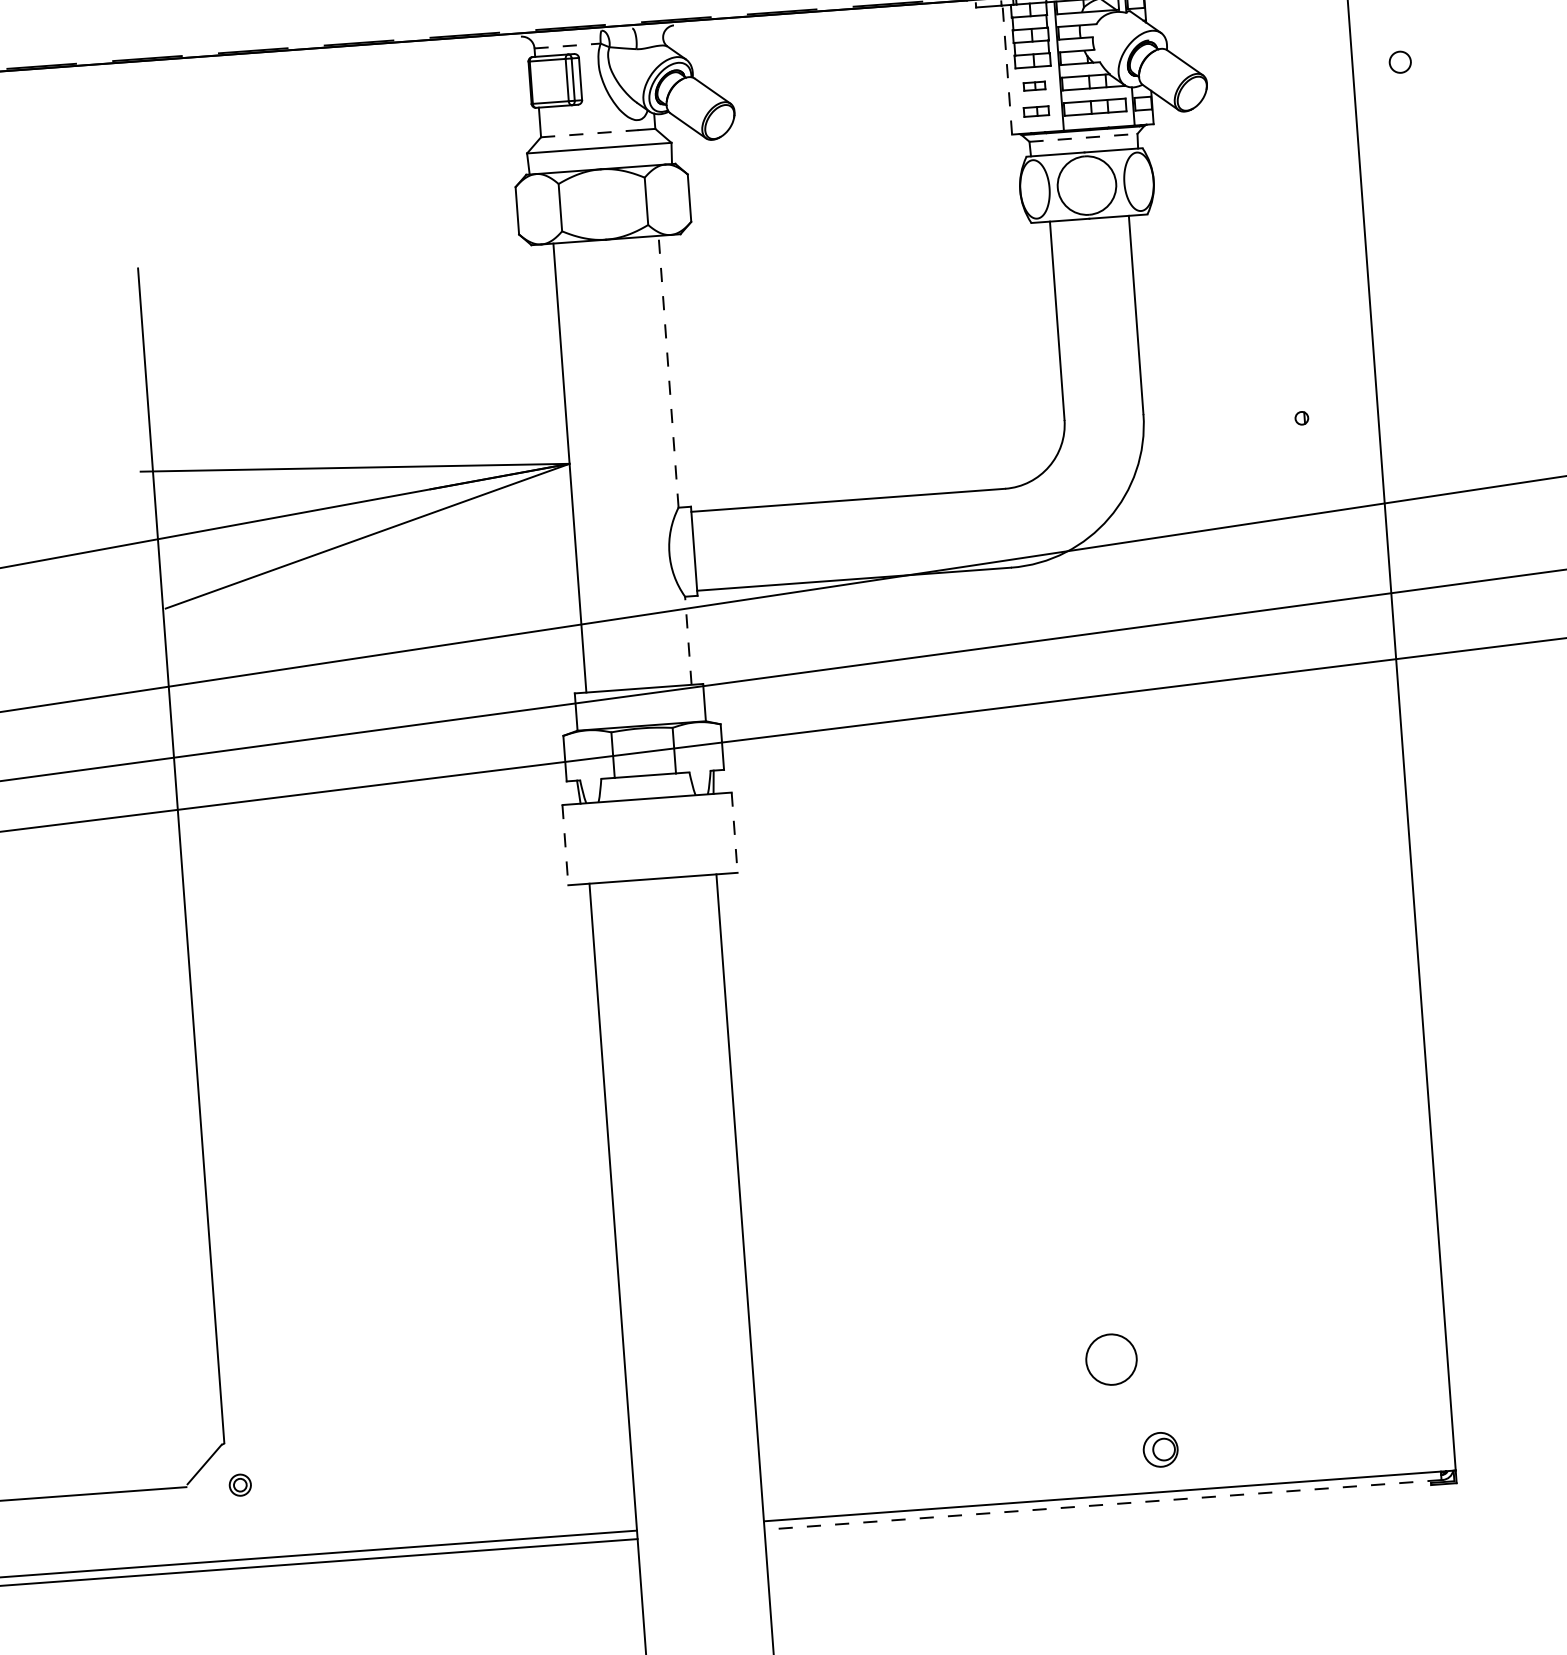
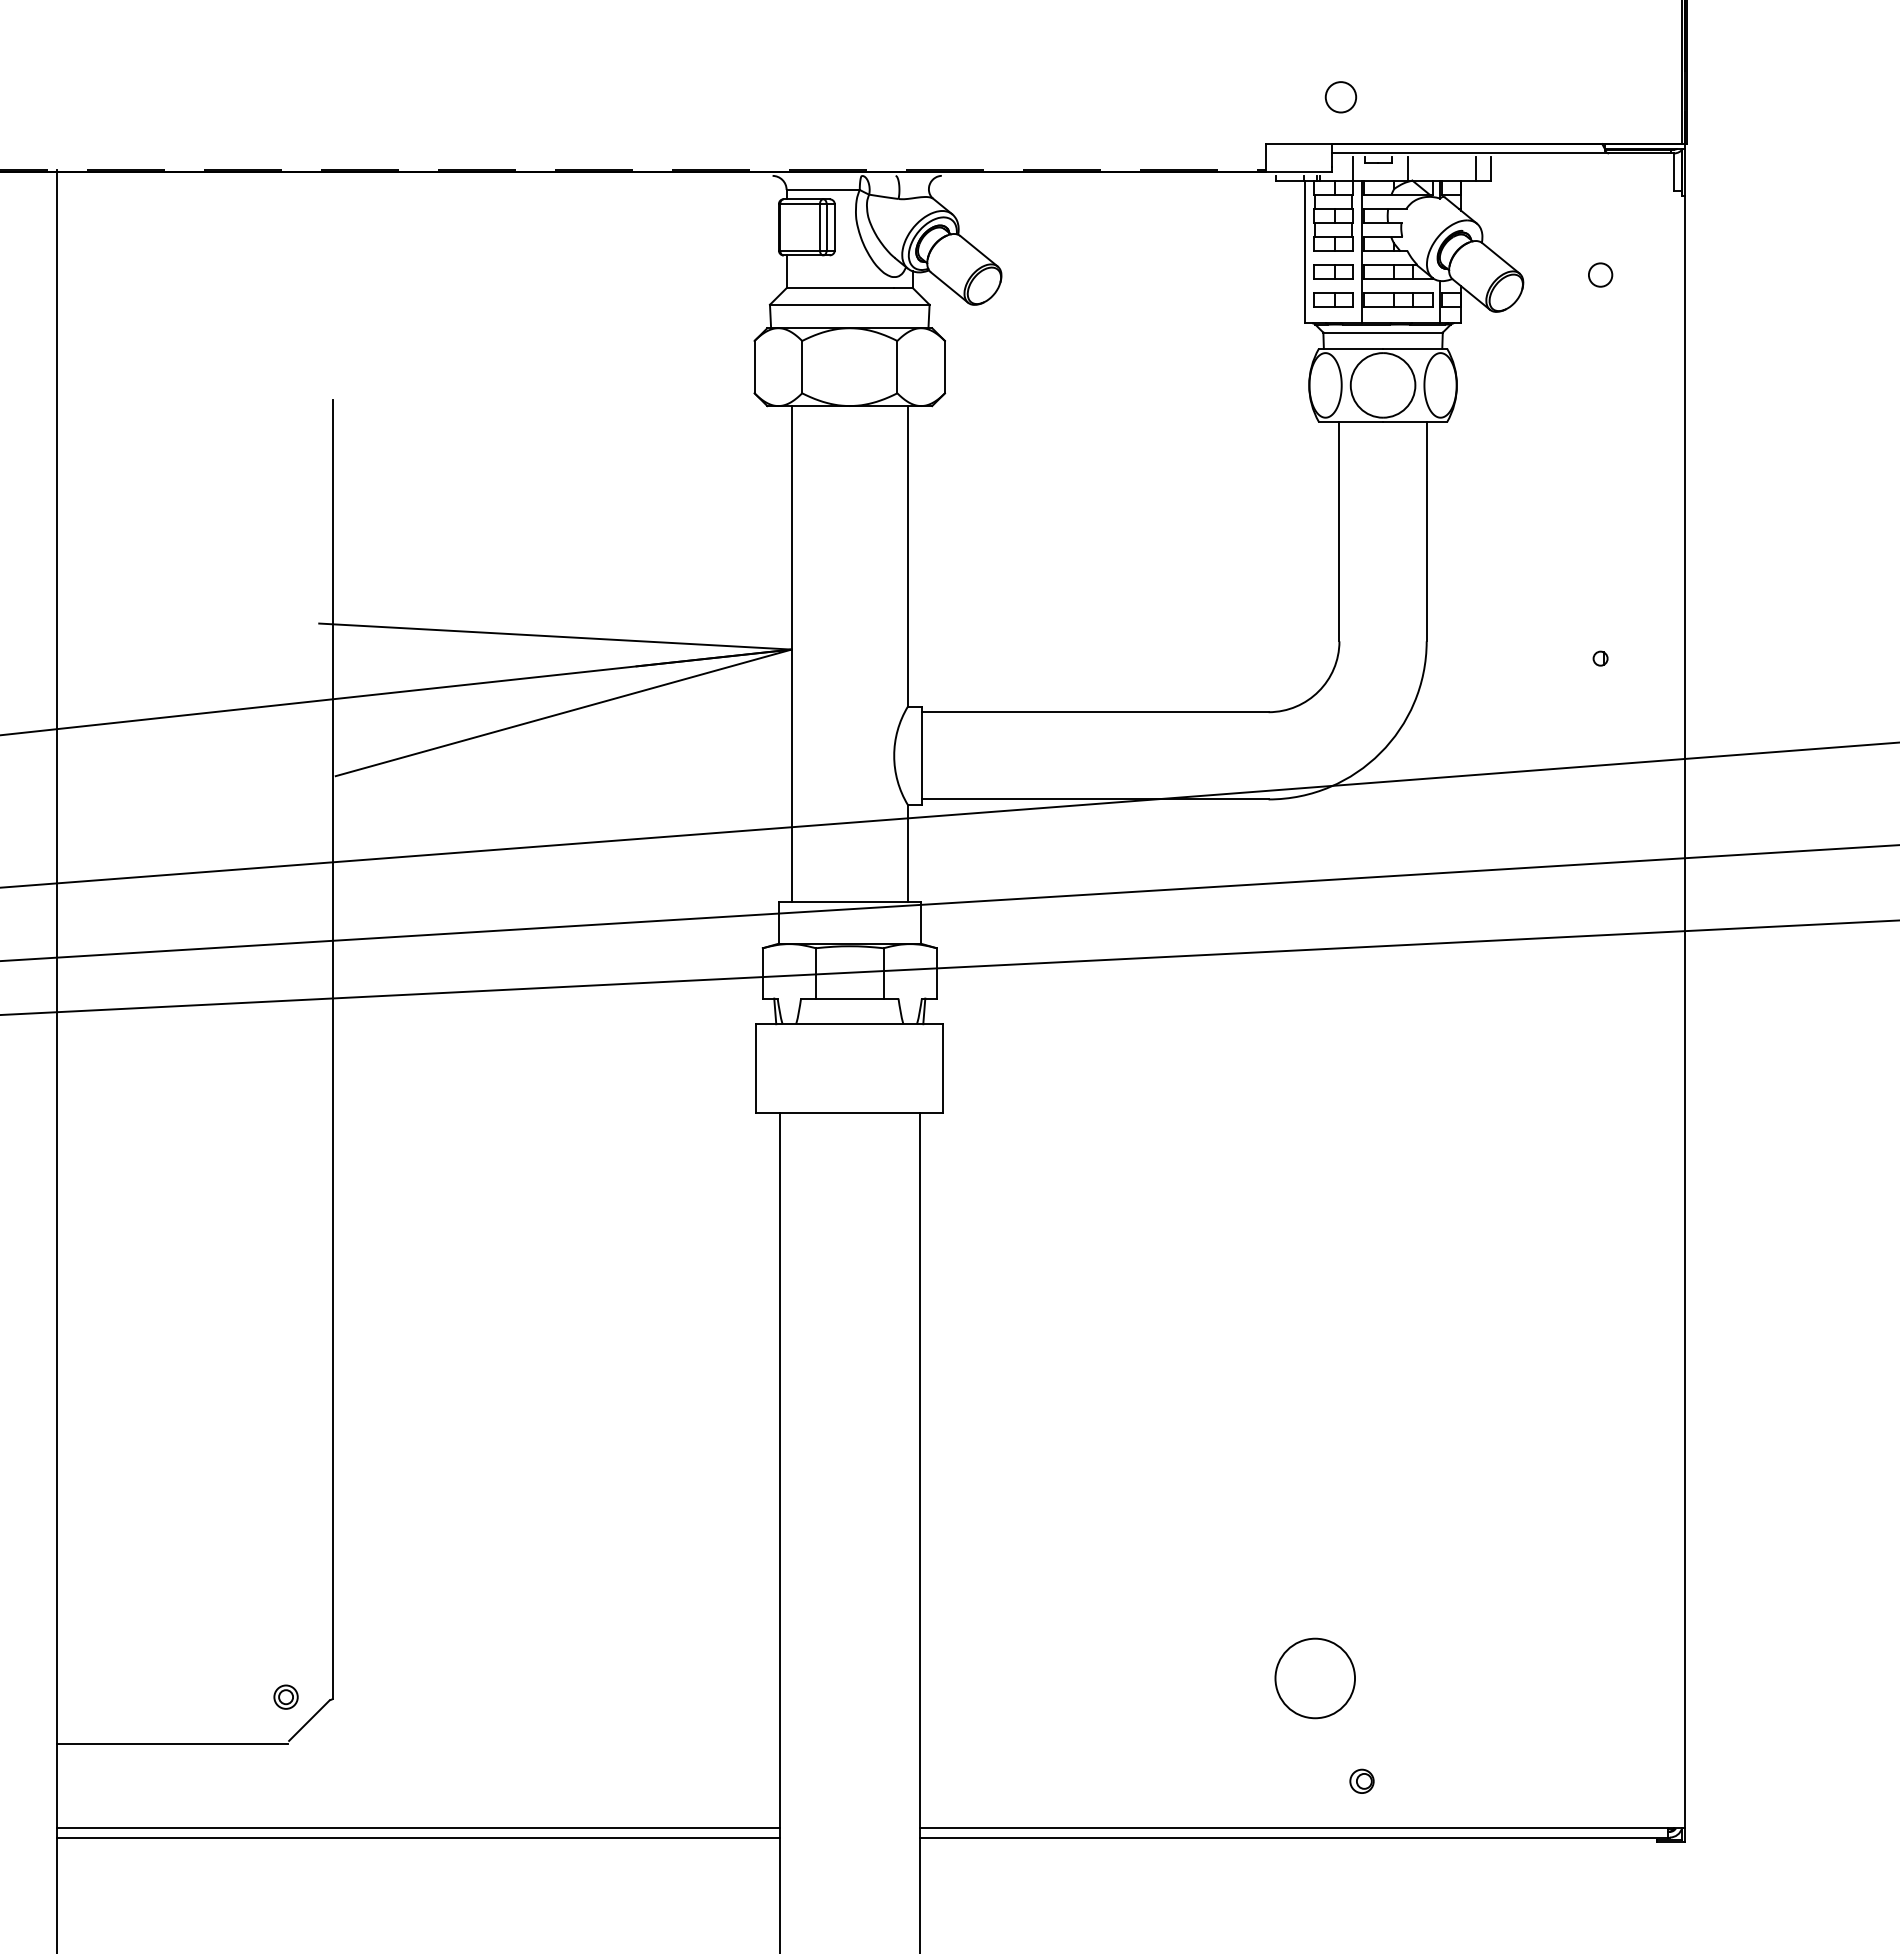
line: (567, 45) -> (823, 189), dashed -> solid
circle: (1400, 61) -> (1600, 274), moved
line: (1007, 69) -> (1304, 251), dashed -> solid
part: (1034, 85) -> (1333, 271), size x1.67
part: (1036, 111) -> (1333, 299), size x1.43
line: (589, 134) -> (840, 288), dashed -> solid
line: (1083, 137) -> (1383, 332), dashed -> solid
line: (668, 371) -> (907, 555), dashed -> solid
line: (687, 640) -> (907, 853), dashed -> solid
line: (734, 833) -> (943, 1069), dashed -> solid
line: (565, 845) -> (756, 1069), dashed -> solid
circle: (1111, 1359) -> (1315, 1678), size x1.43
part: (1160, 1448) -> (1361, 1780), size x0.62
part: (239, 1484) -> (285, 1696), moved
line: (1102, 1504) -> (1293, 1837), dashed -> solid

